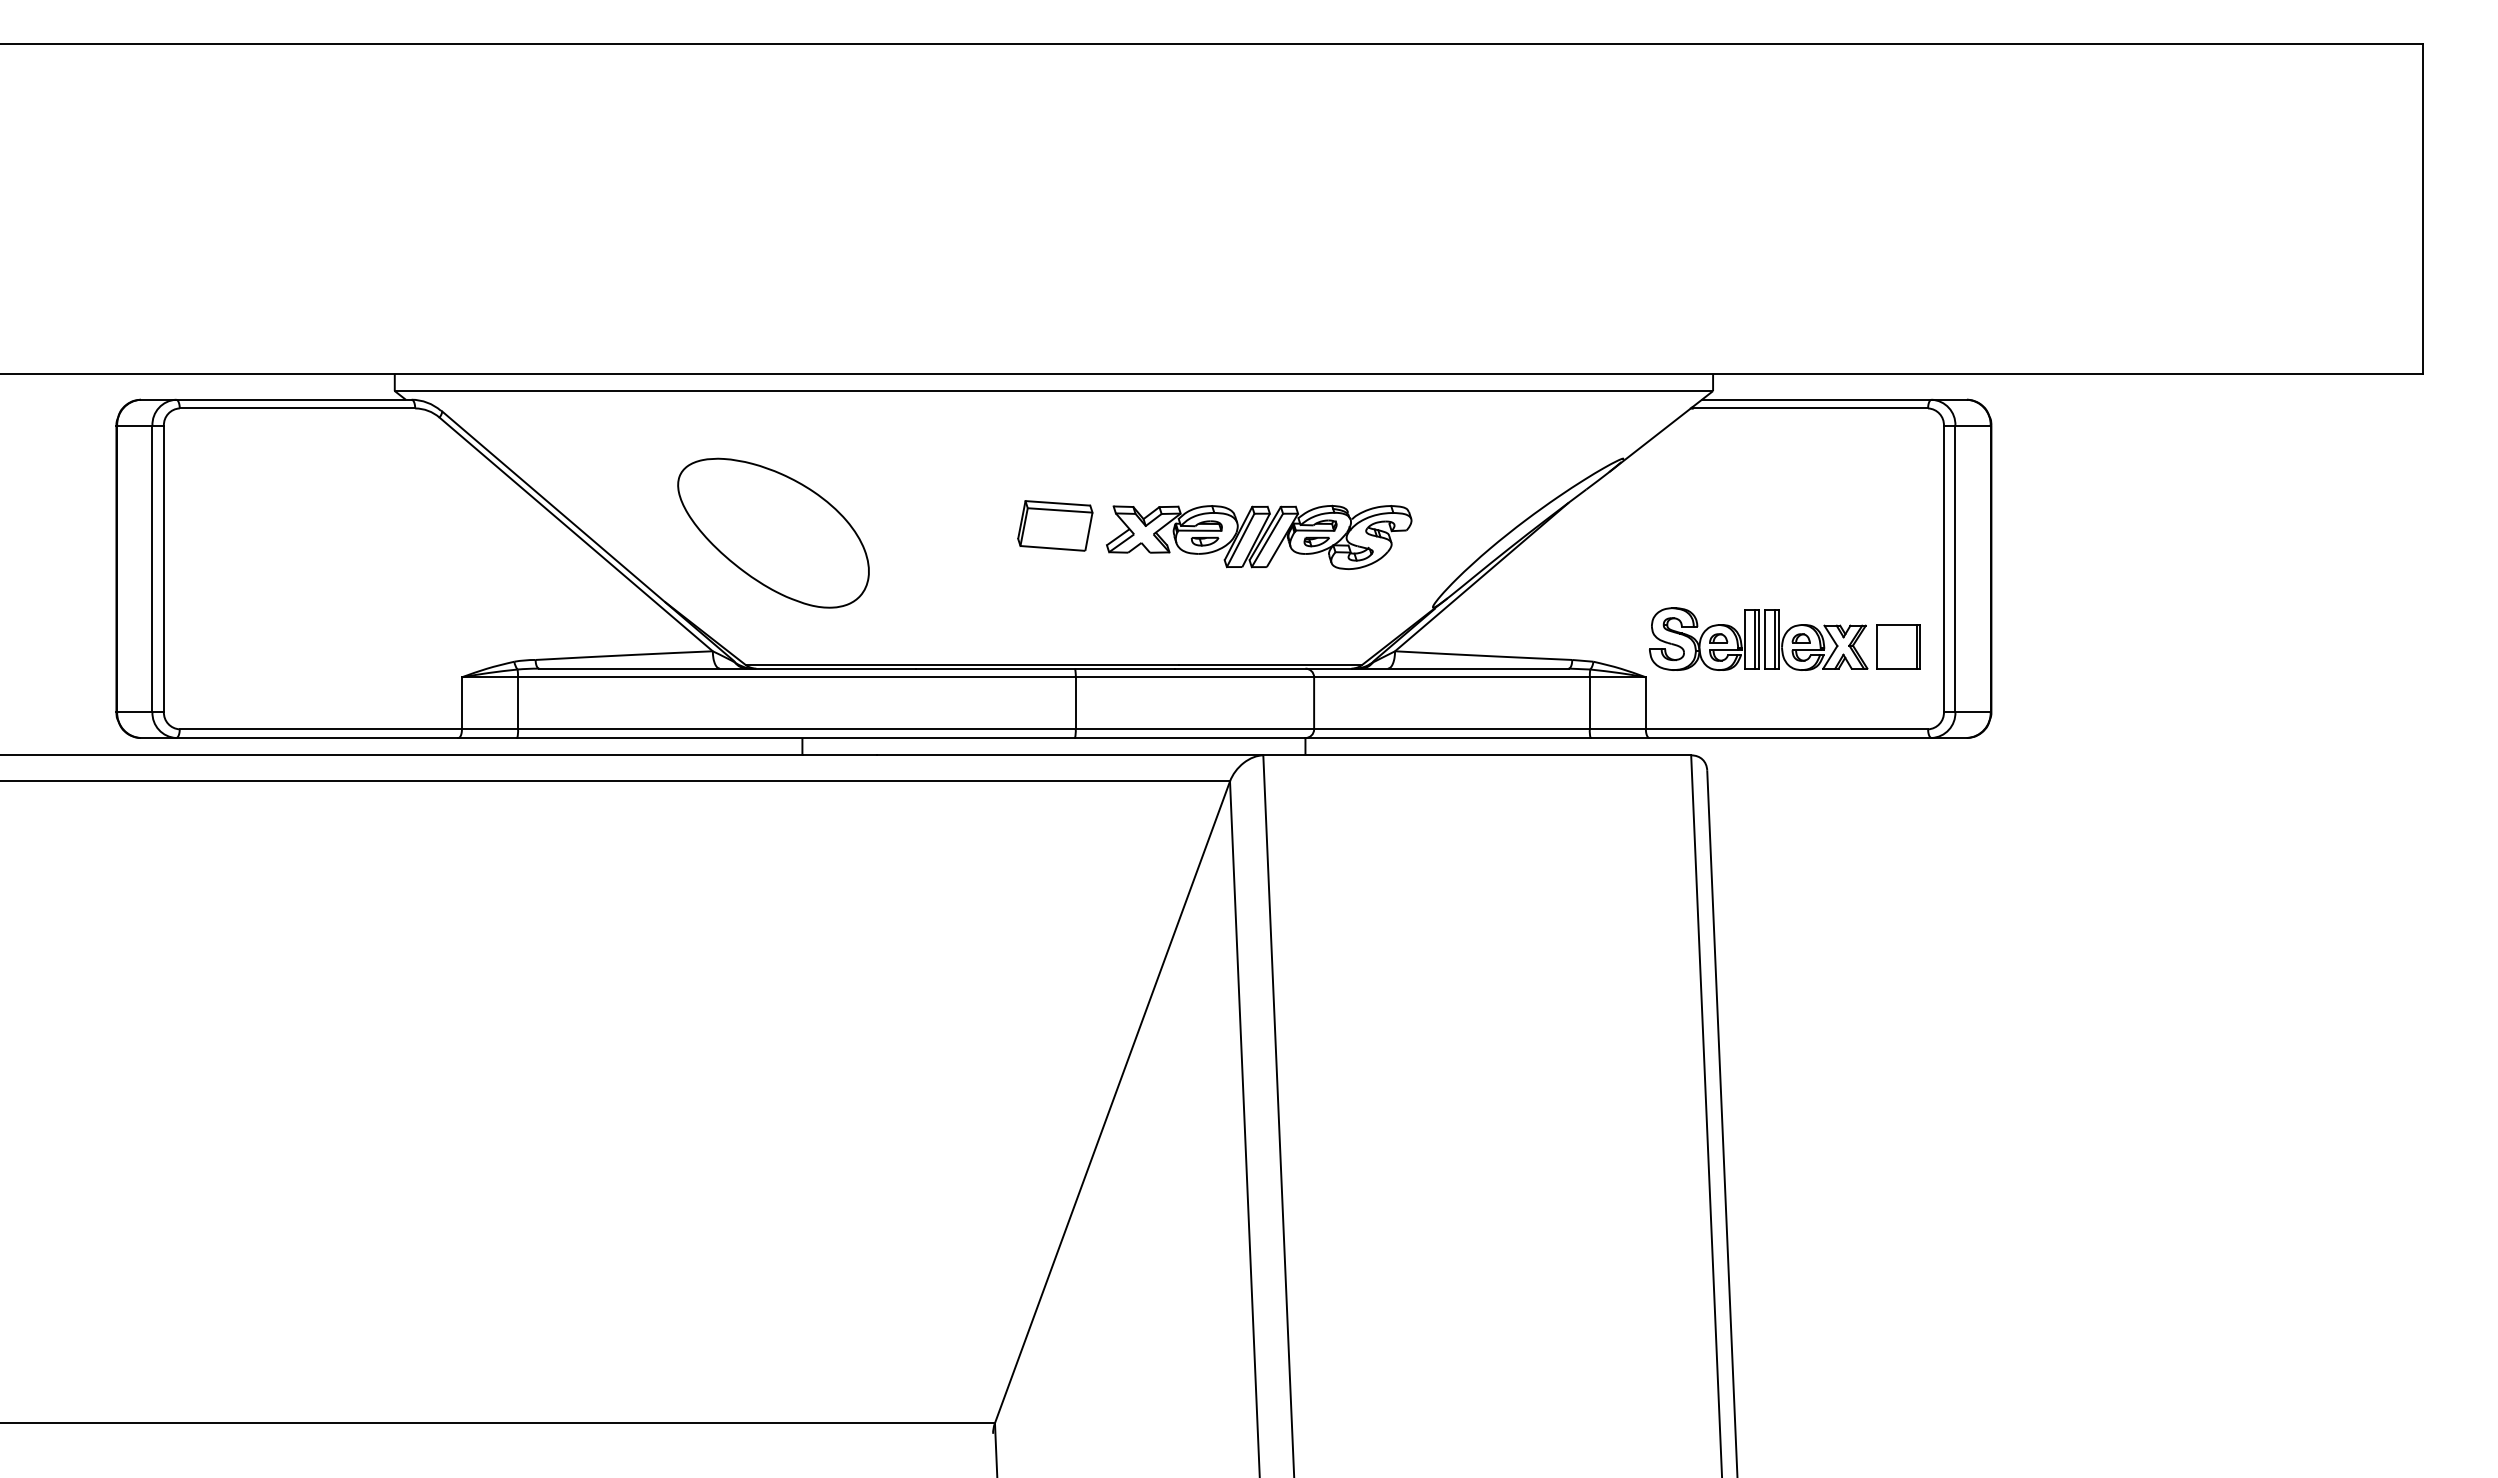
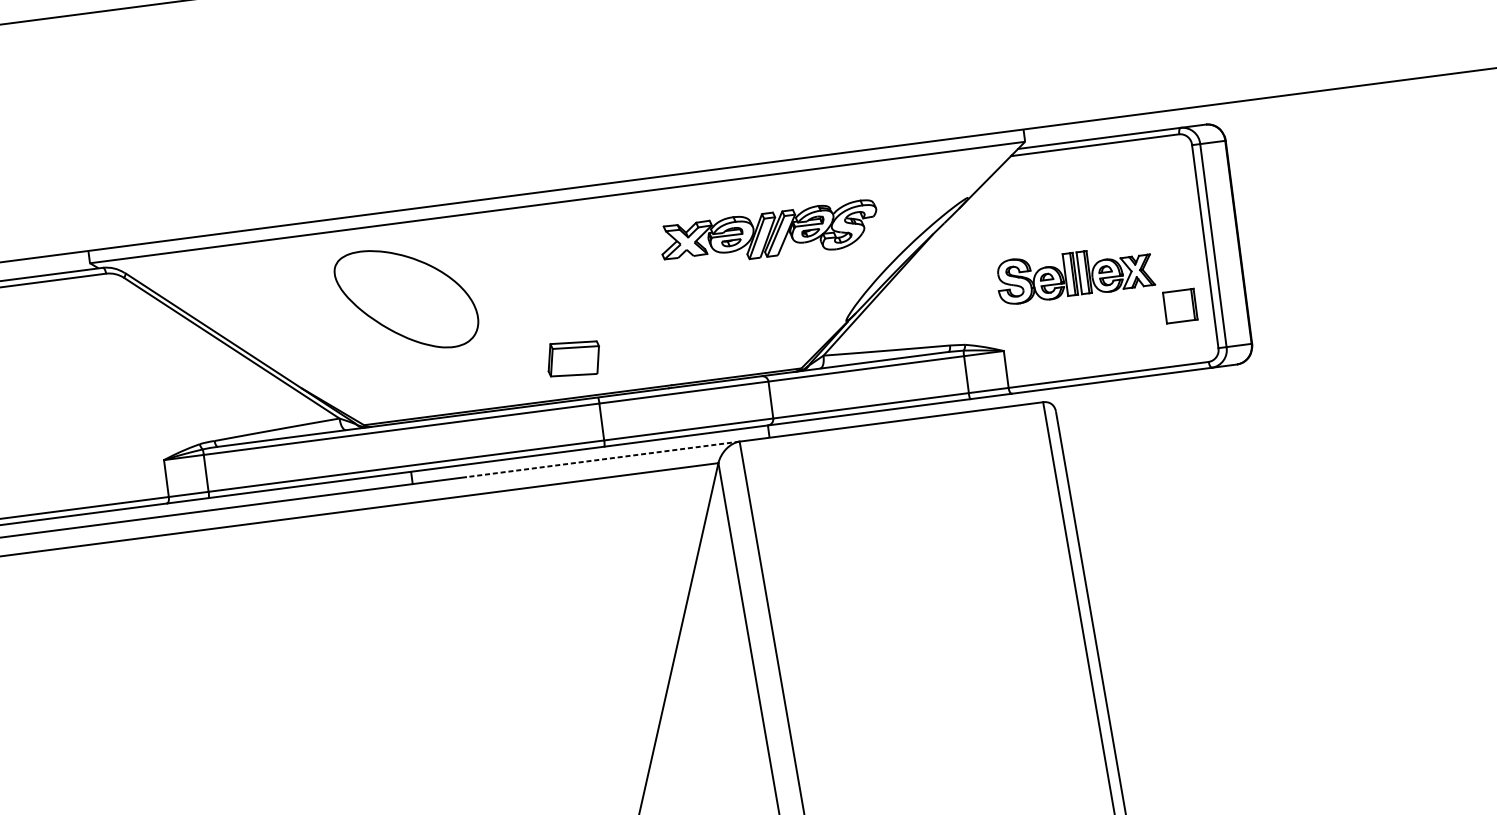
part: (1055, 525) -> (573, 358), moved
part: (773, 532) -> (406, 298), moved
part: (1259, 536) -> (769, 234), moved
part: (1758, 638) -> (1074, 273), moved
line: (1070, 755) -> (602, 459), solid -> dashed

